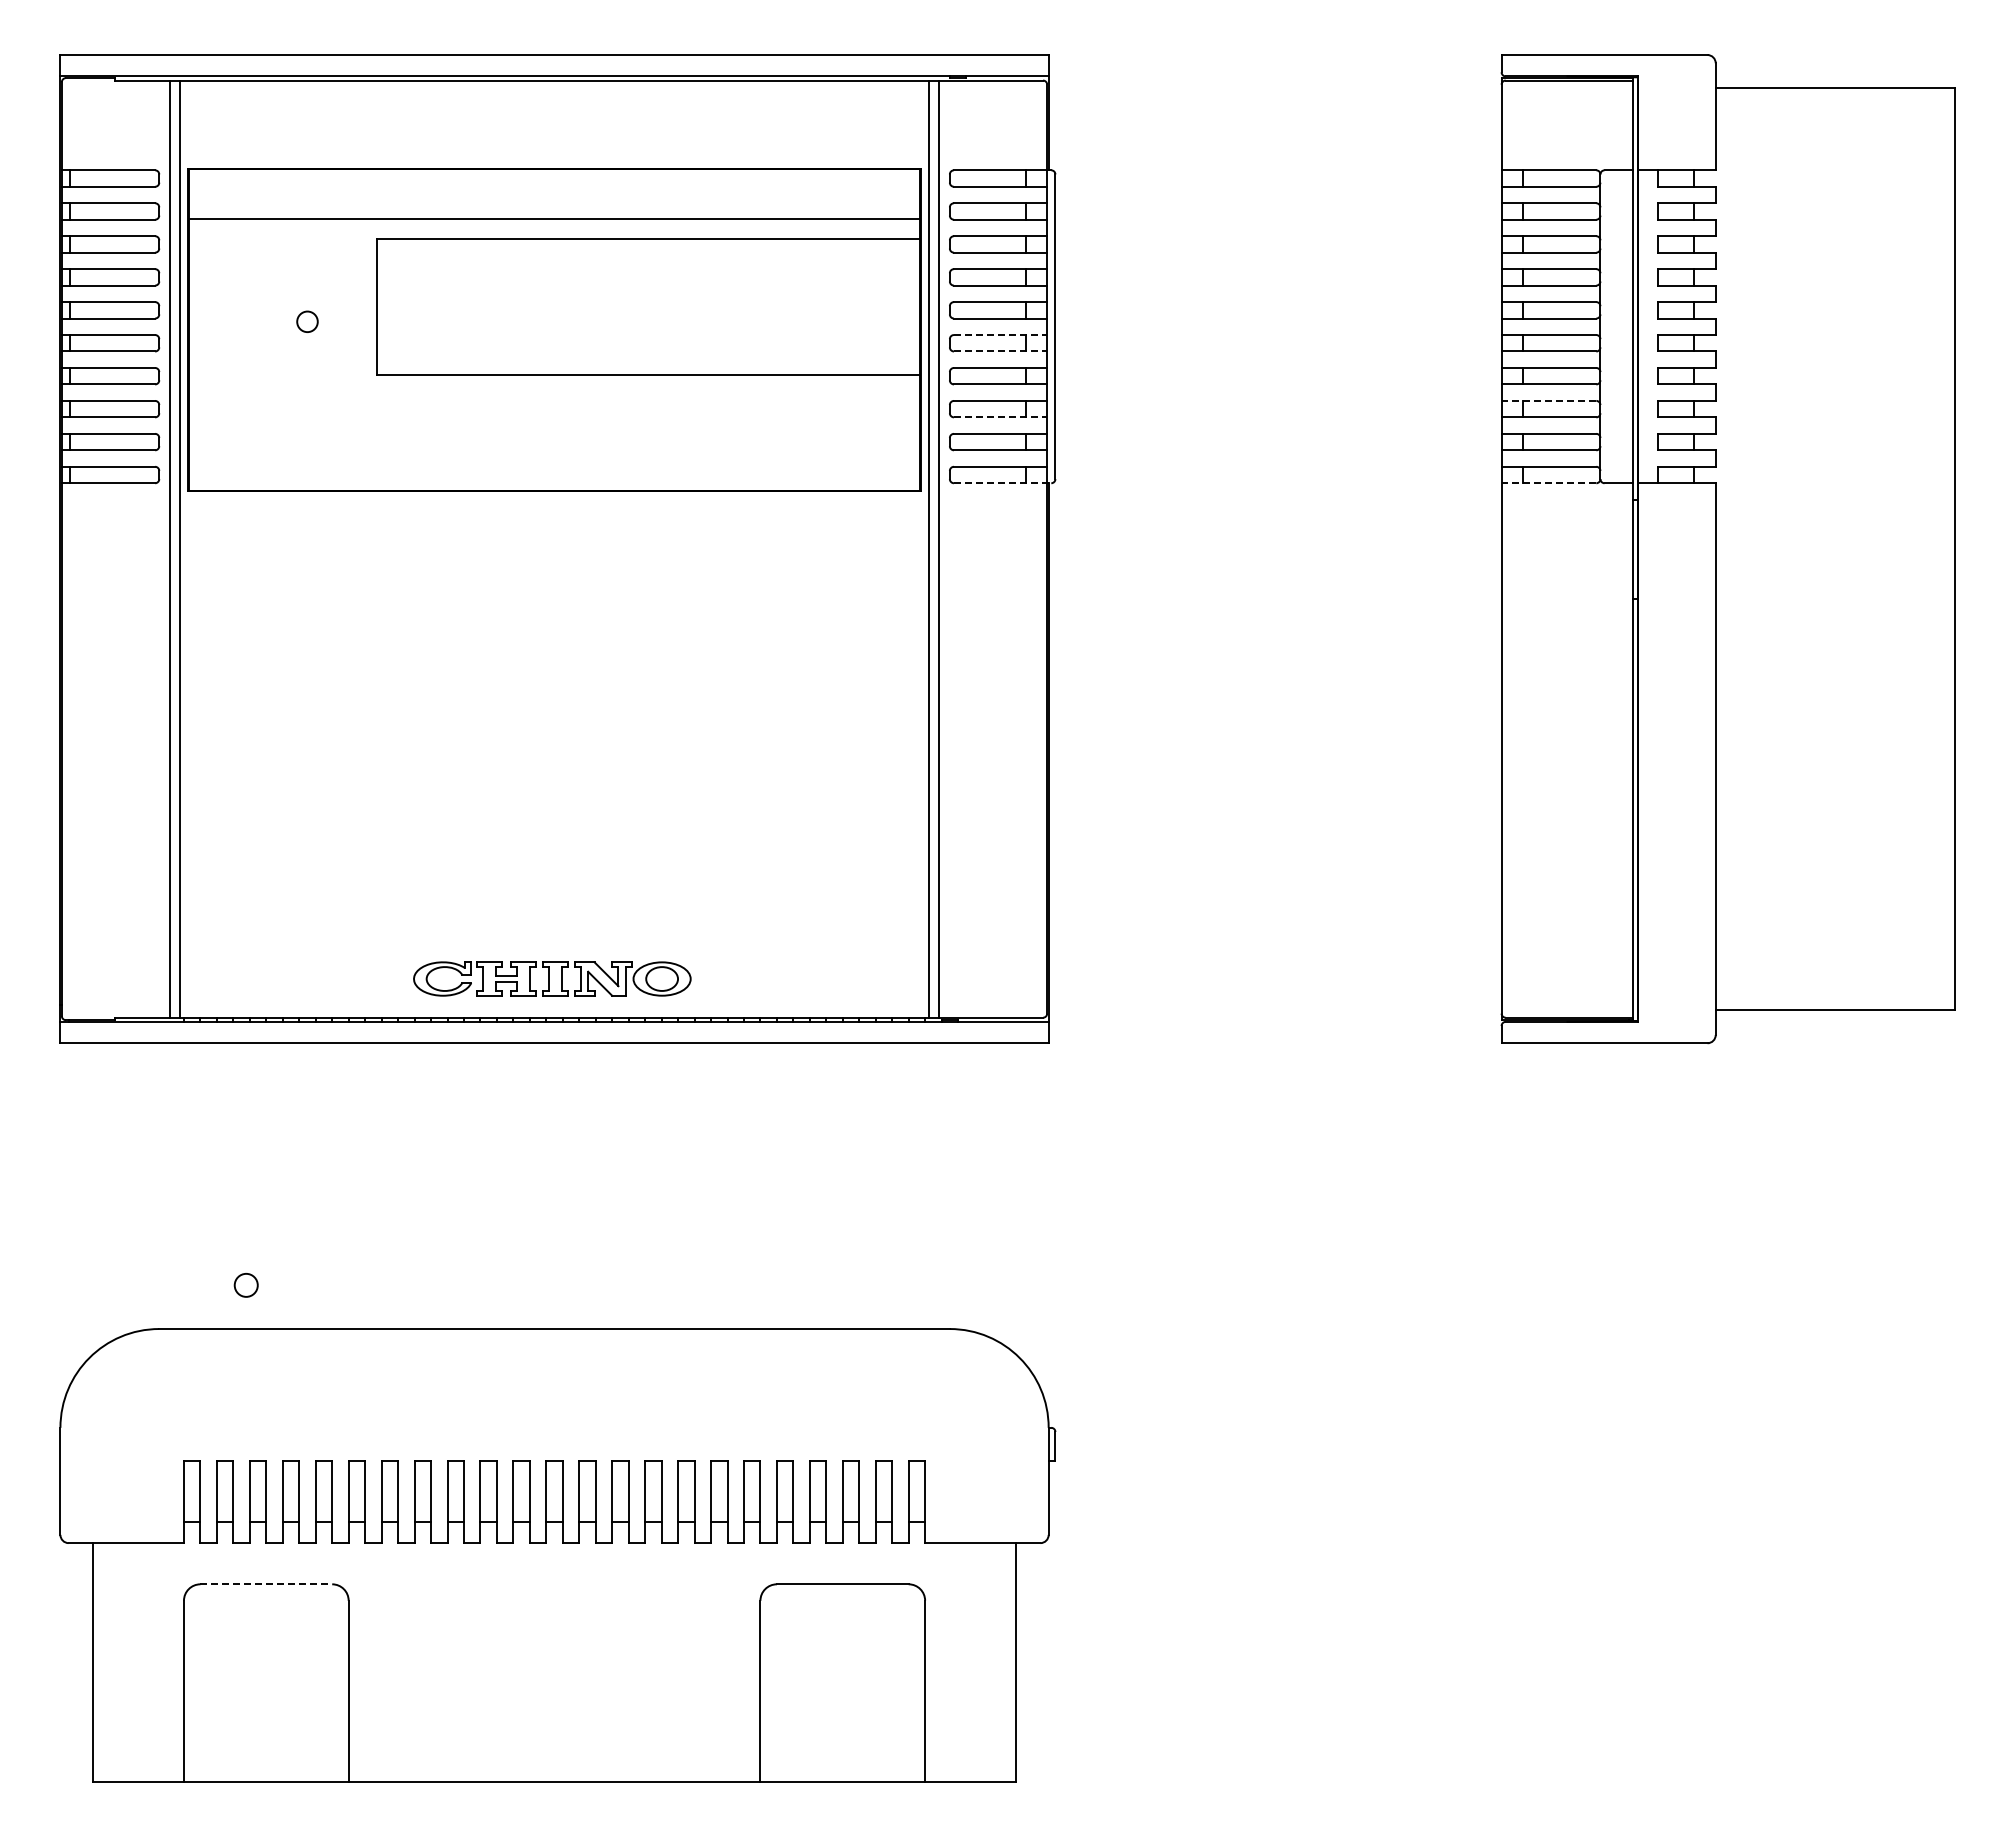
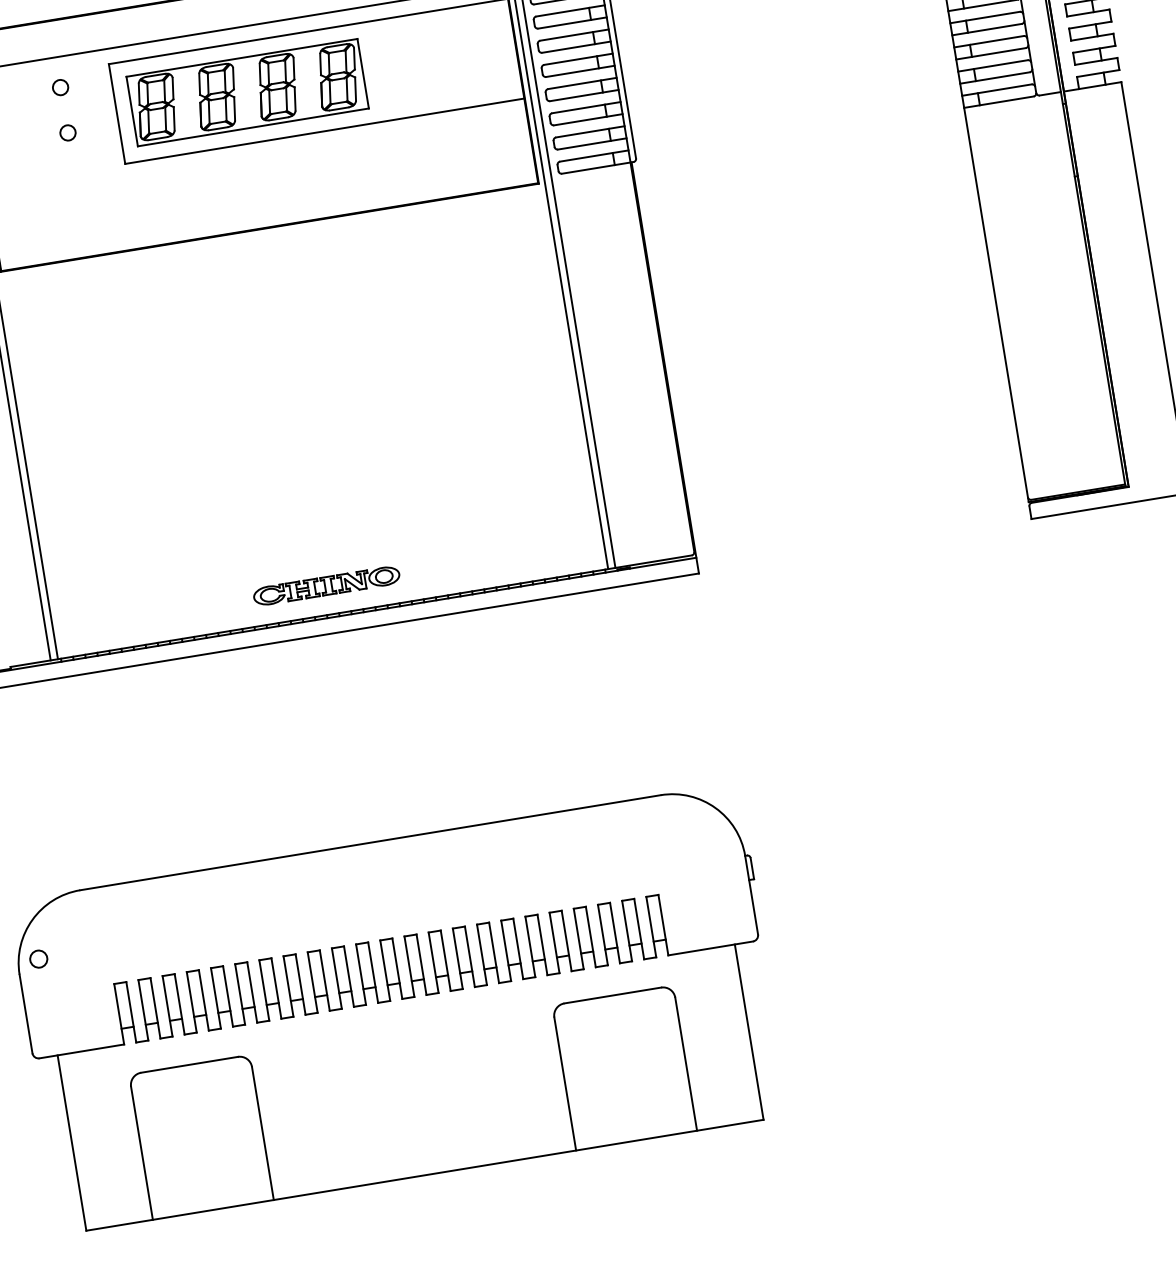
circle: (307, 259) -> (60, 87), added
part: (554, 307) -> (247, 92), added
line: (1000, 335) -> (578, 59), dashed -> solid
line: (1000, 351) -> (580, 71), dashed -> solid
line: (1548, 400) -> (988, 41), dashed -> solid
line: (1000, 417) -> (588, 119), dashed -> solid
line: (1002, 483) -> (597, 168), dashed -> solid
line: (1548, 483) -> (998, 102), dashed -> solid
part: (551, 978) -> (326, 585), size x0.71
circle: (245, 1285) -> (38, 959), moved
line: (266, 1584) -> (189, 1064), dashed -> solid

